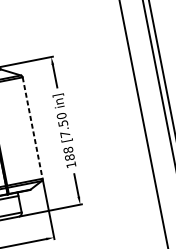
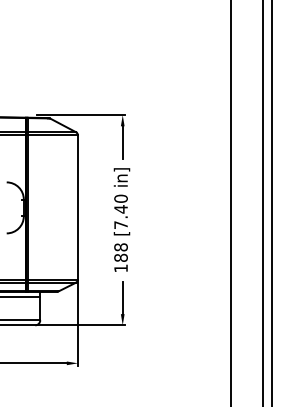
text: (62, 123) -> (120, 209), [7.50 -> [7.40
line: (32, 127) -> (78, 207), dashed -> solid

